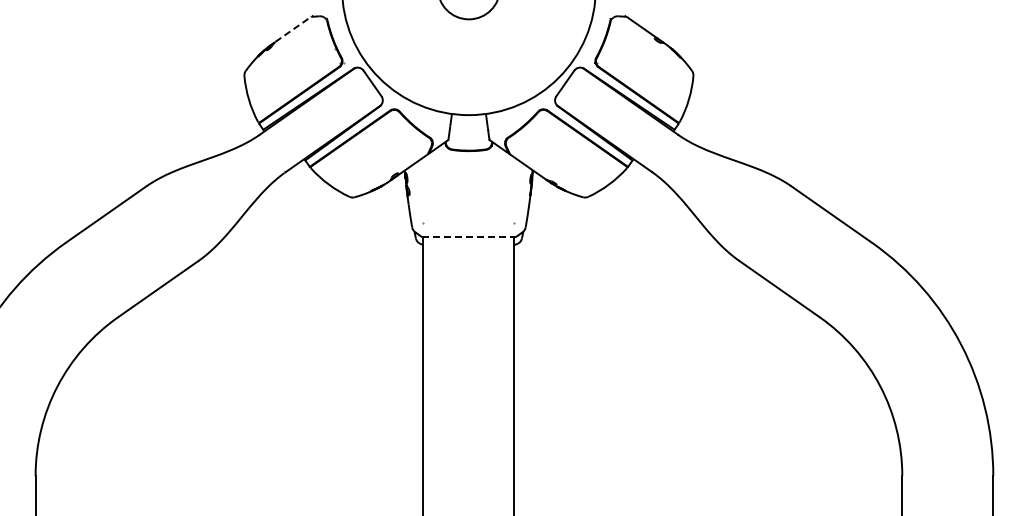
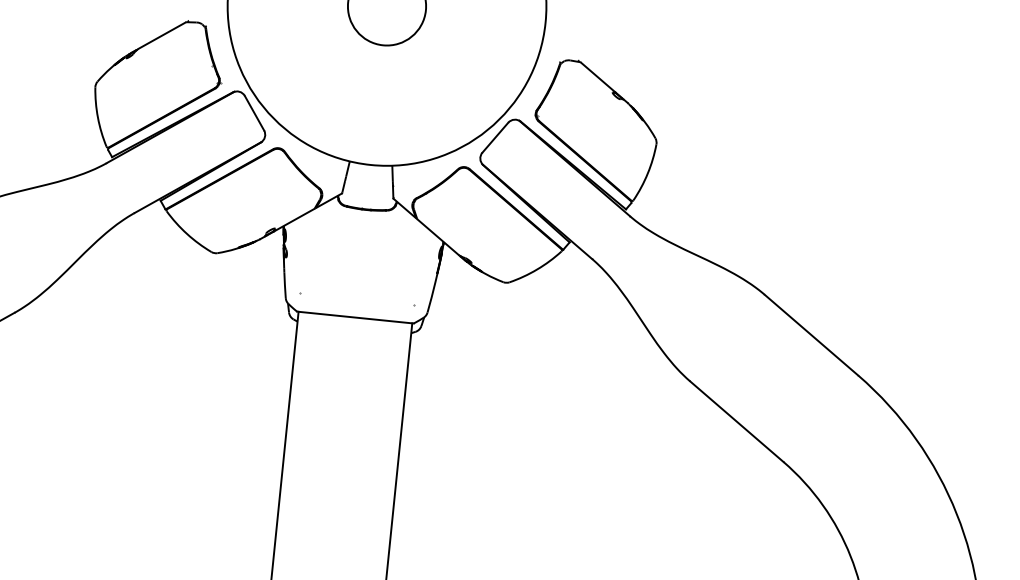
line: (293, 29) -> (162, 35), dashed -> solid
line: (468, 237) -> (354, 317), dashed -> solid

